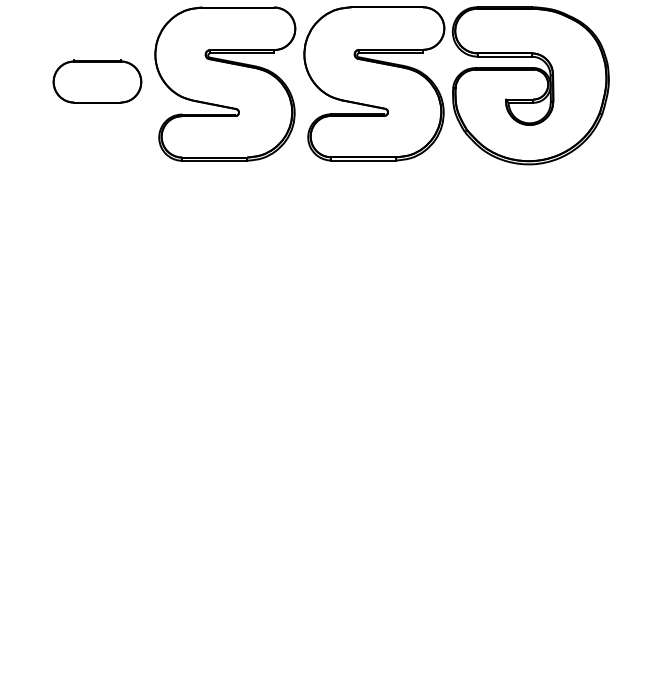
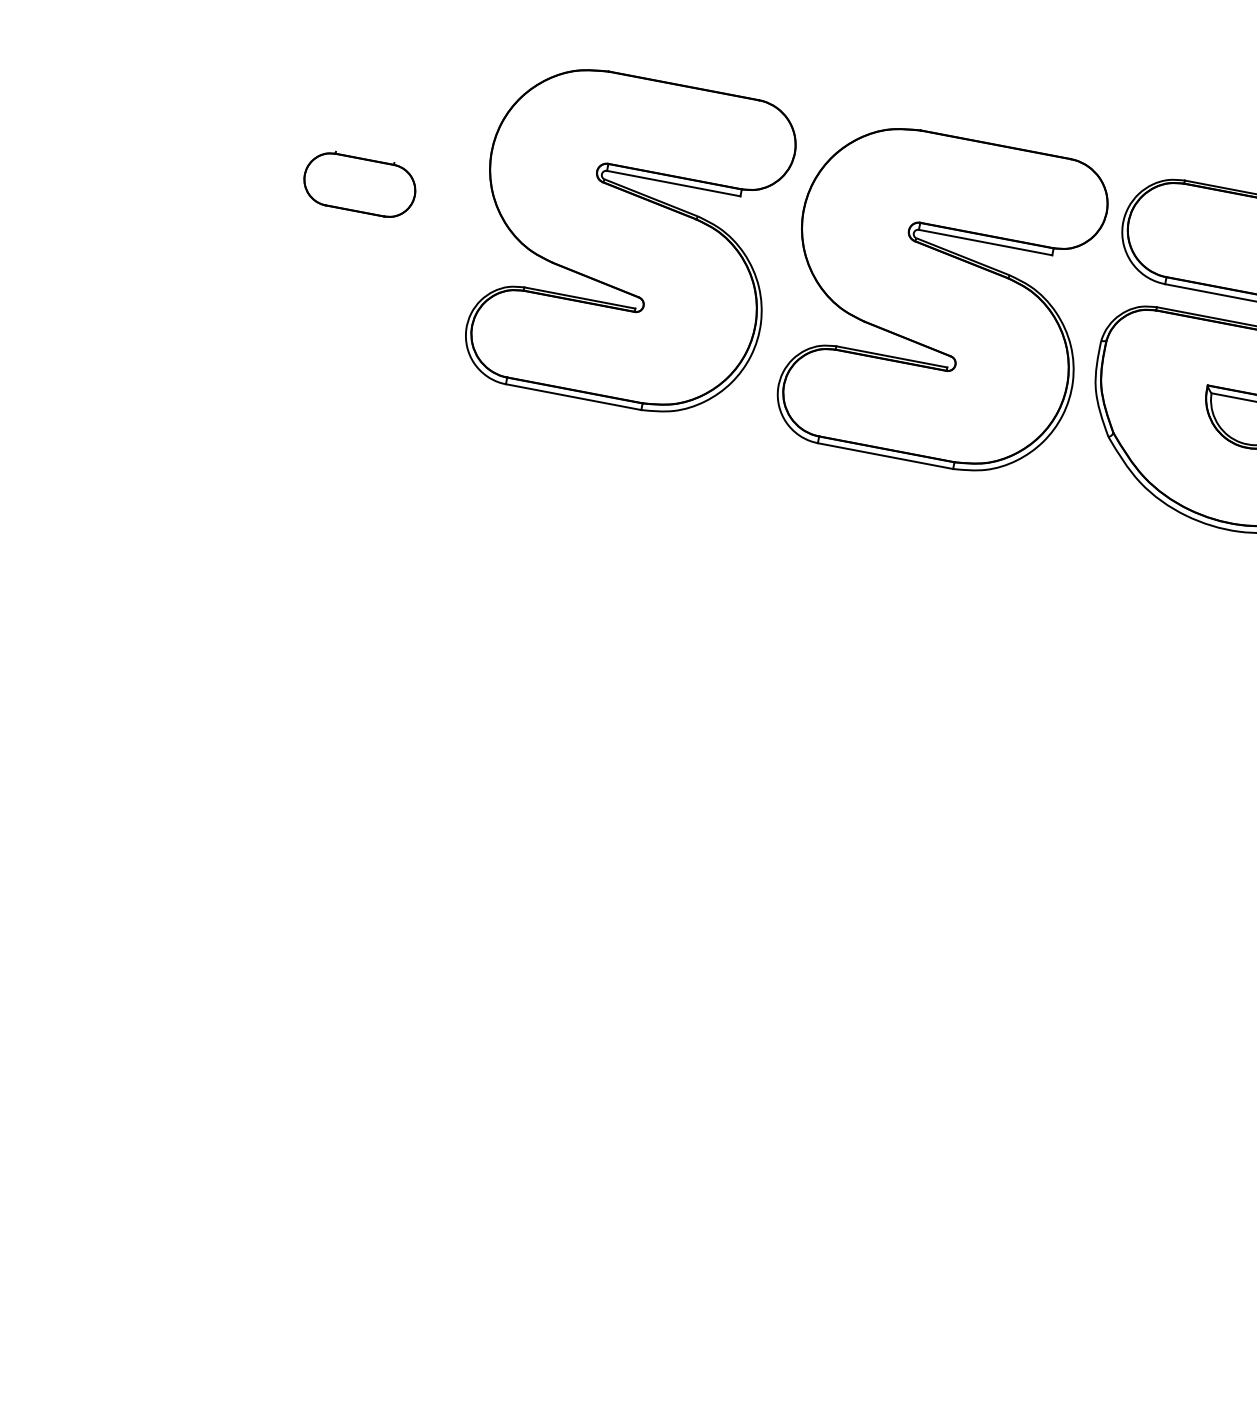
part: (97, 81) -> (360, 184), size x0.6

